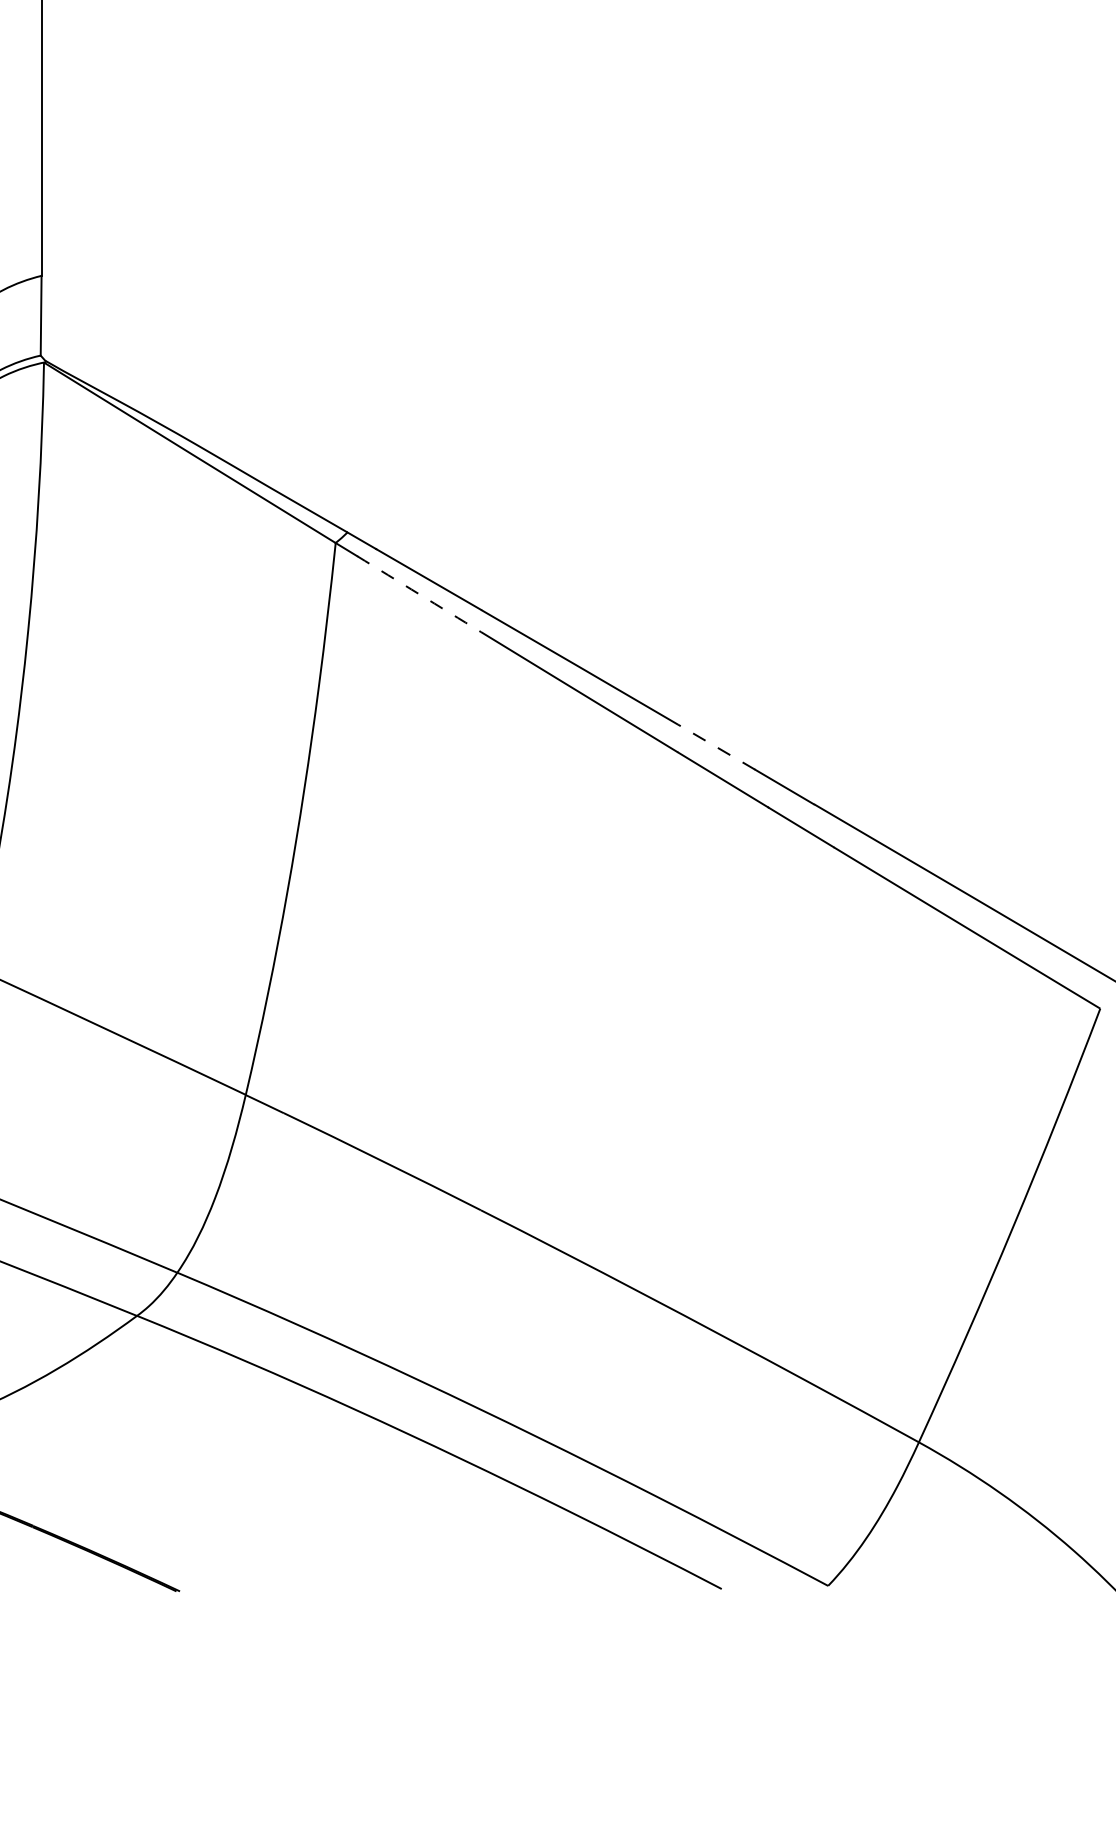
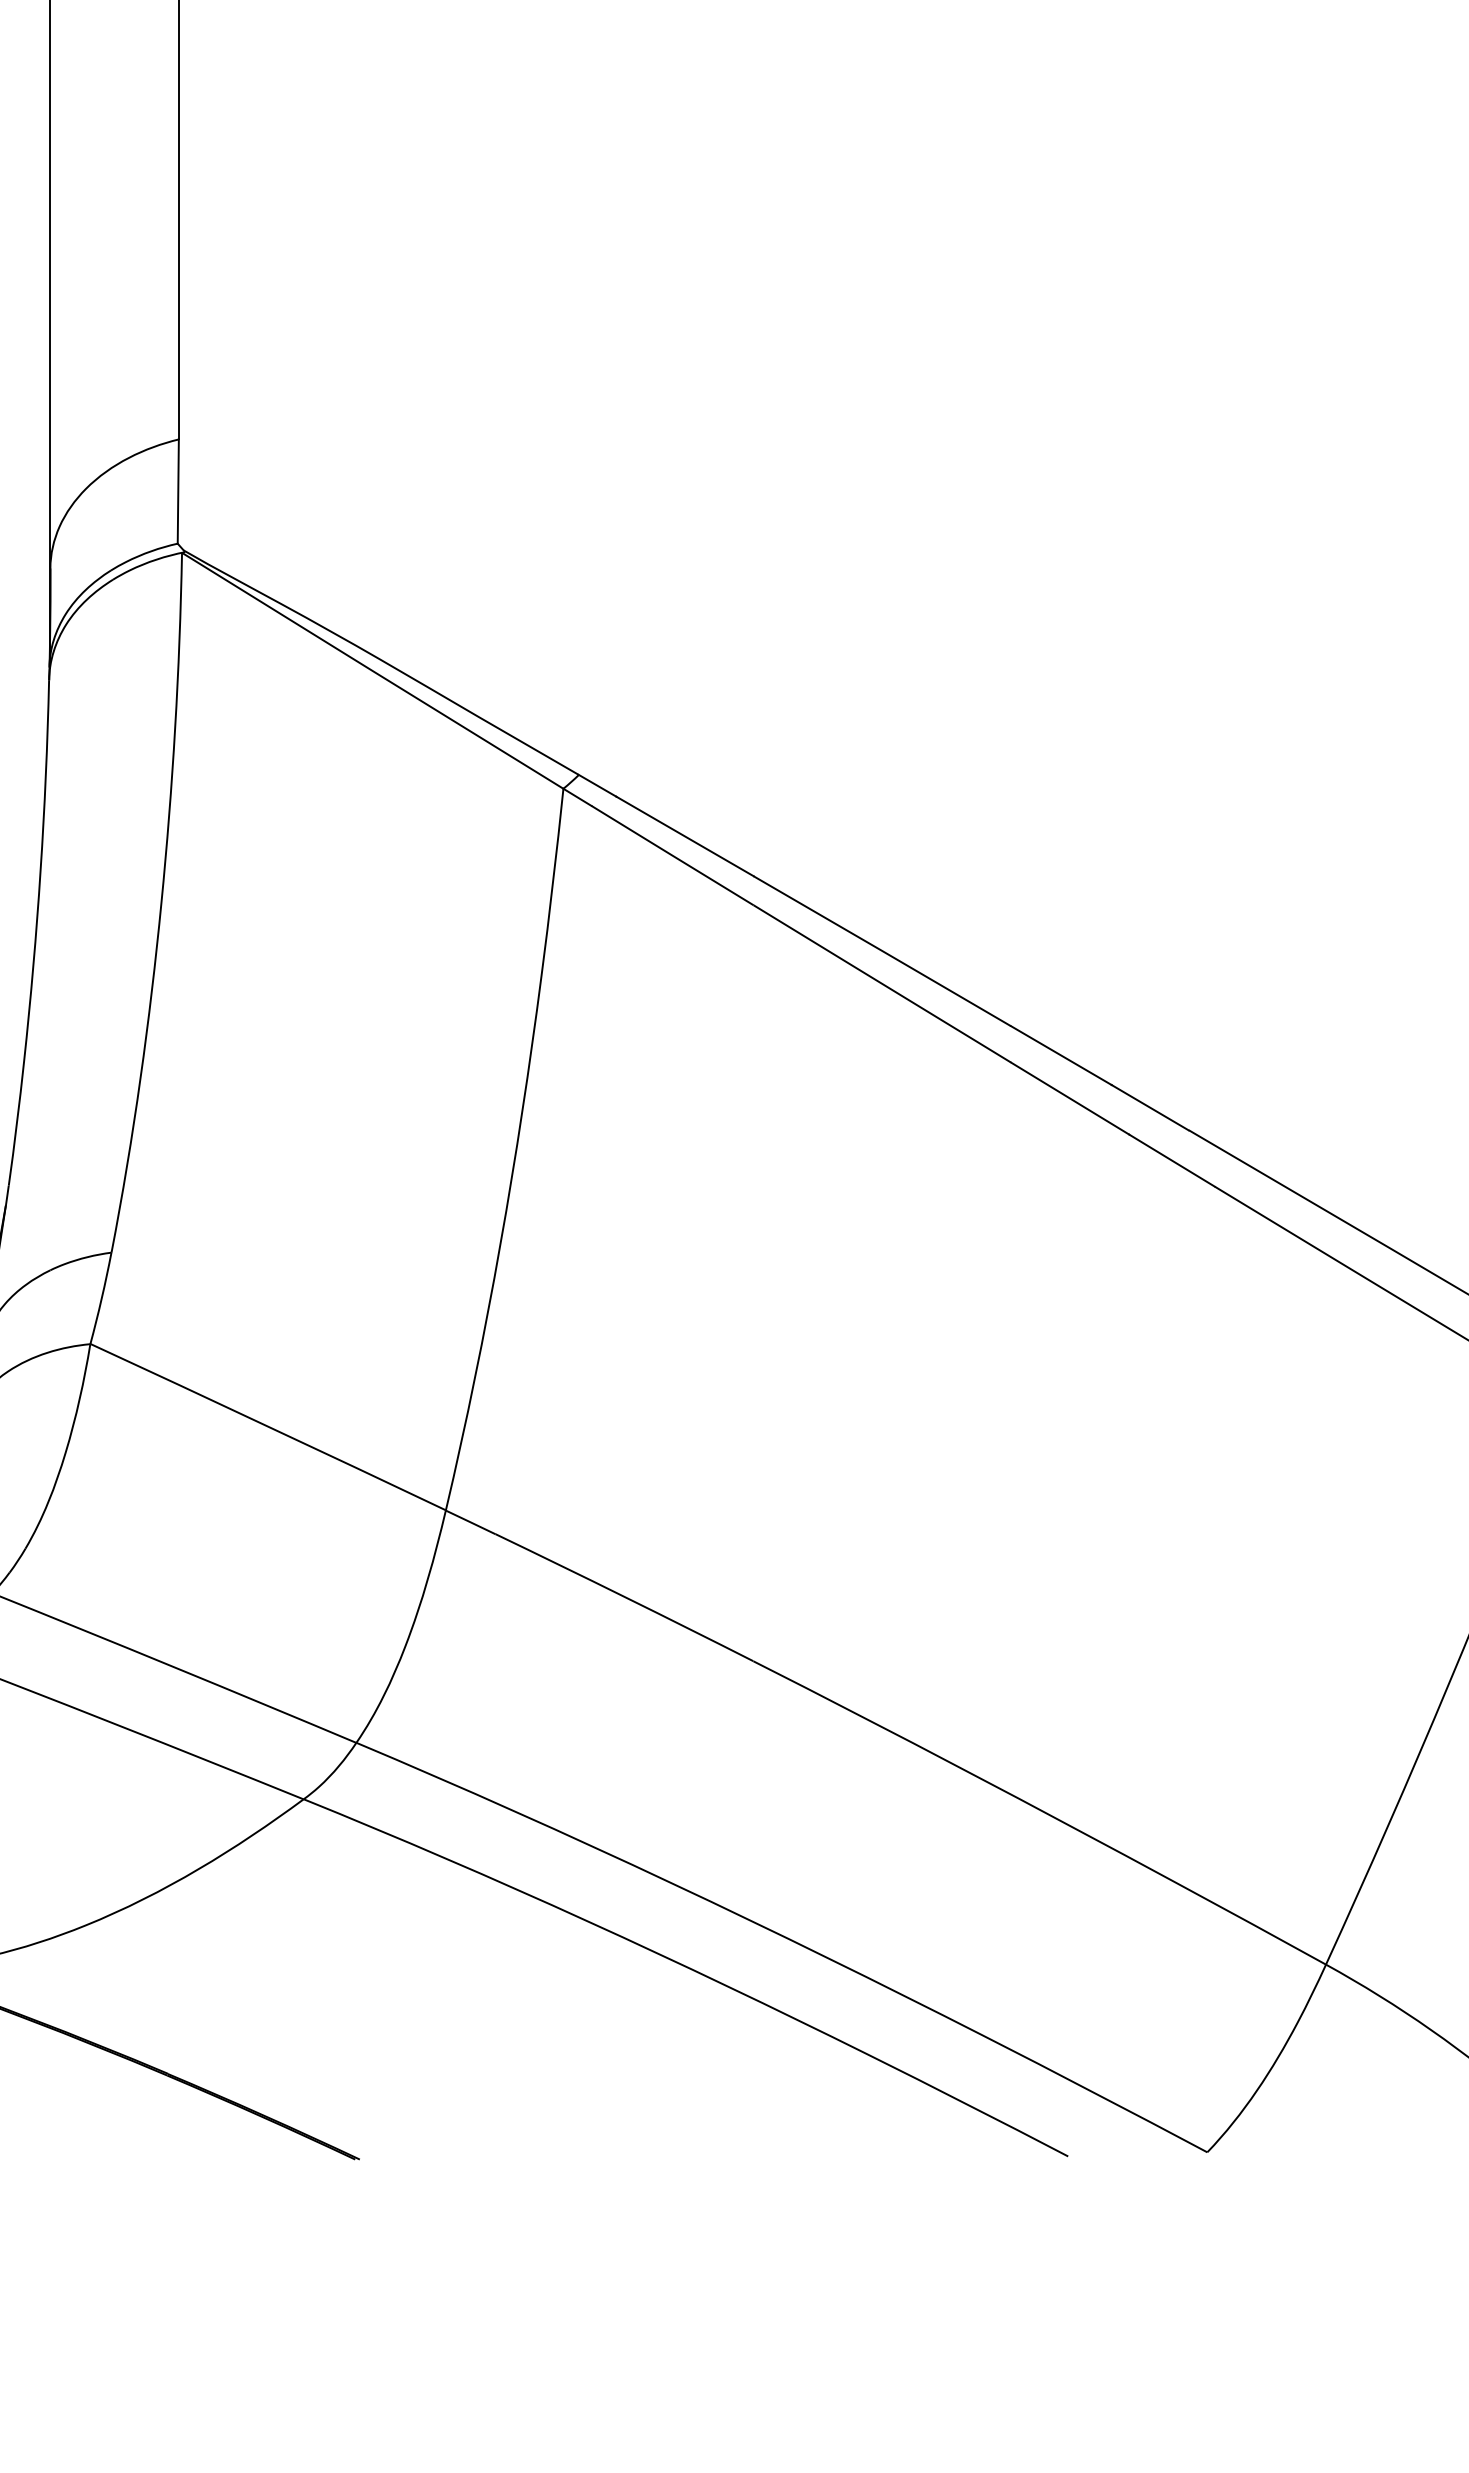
arc: (419, 594) -> (672, 855), dashed -> solid
line: (715, 747) -> (1060, 1055), dashed -> solid

